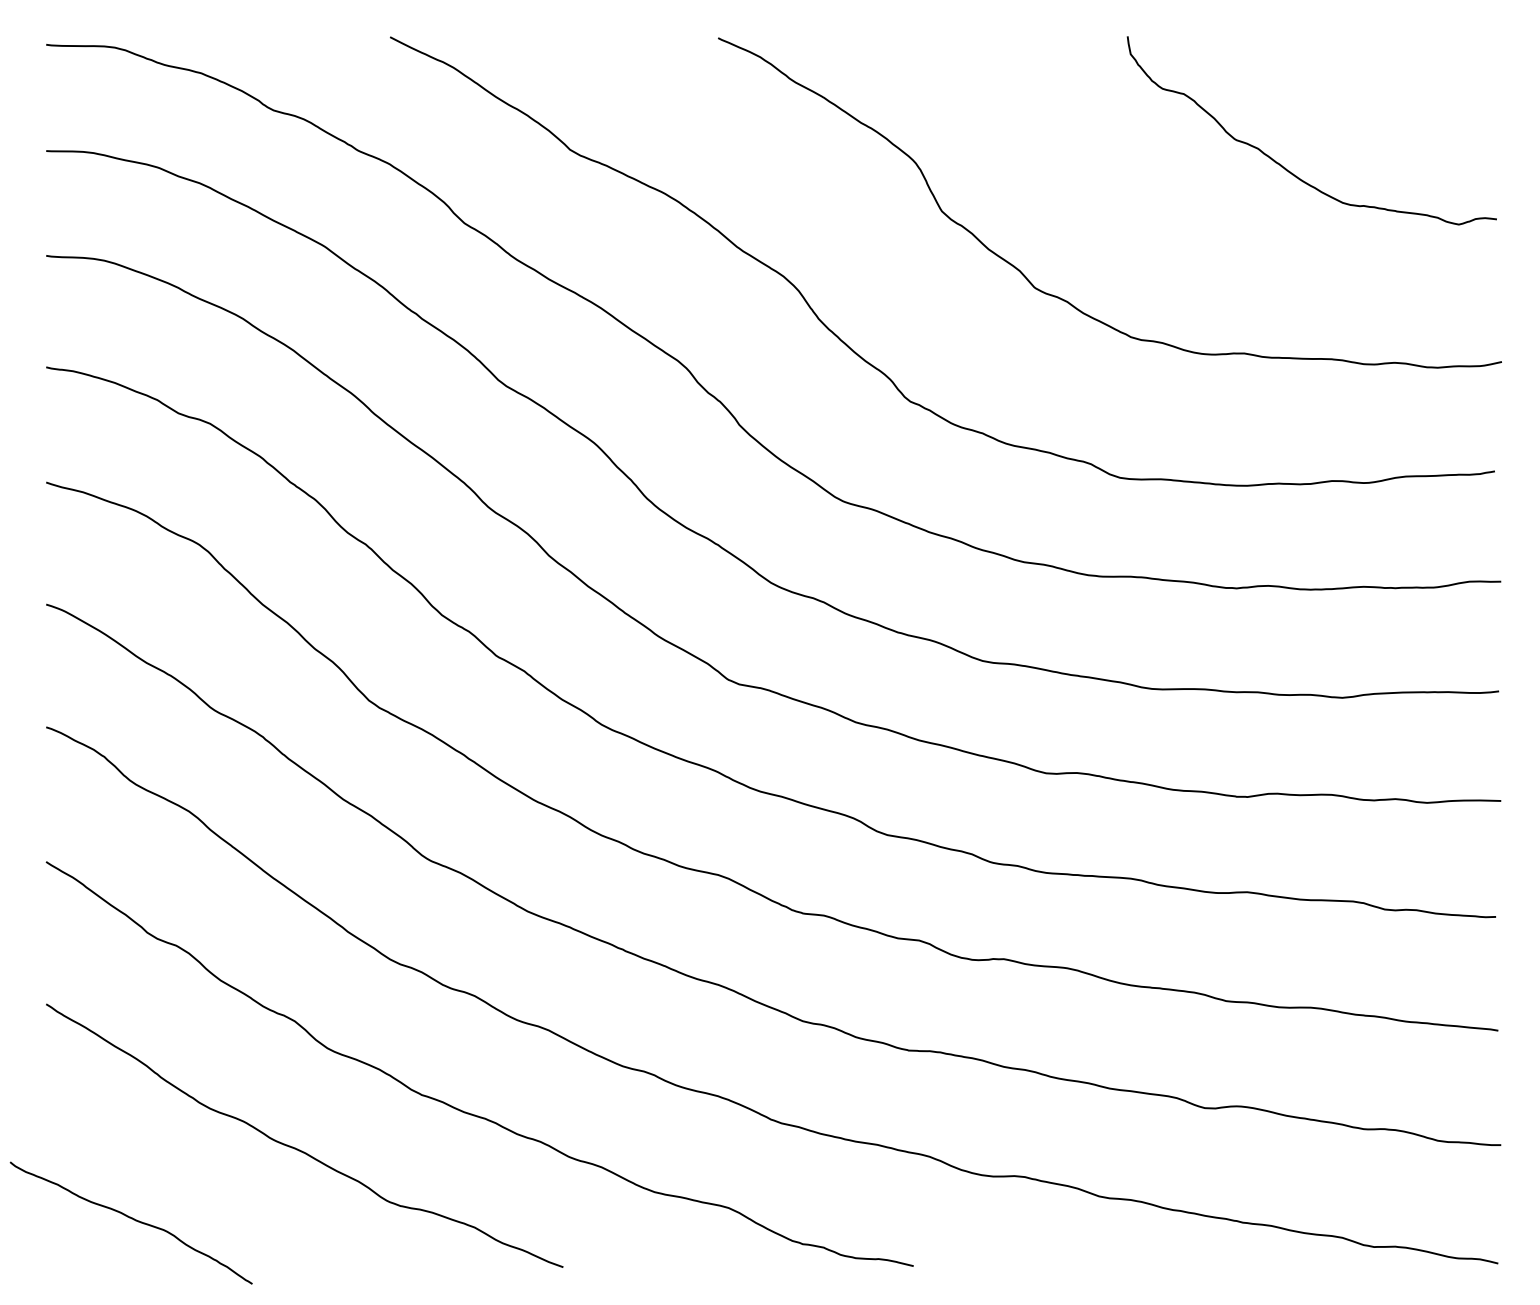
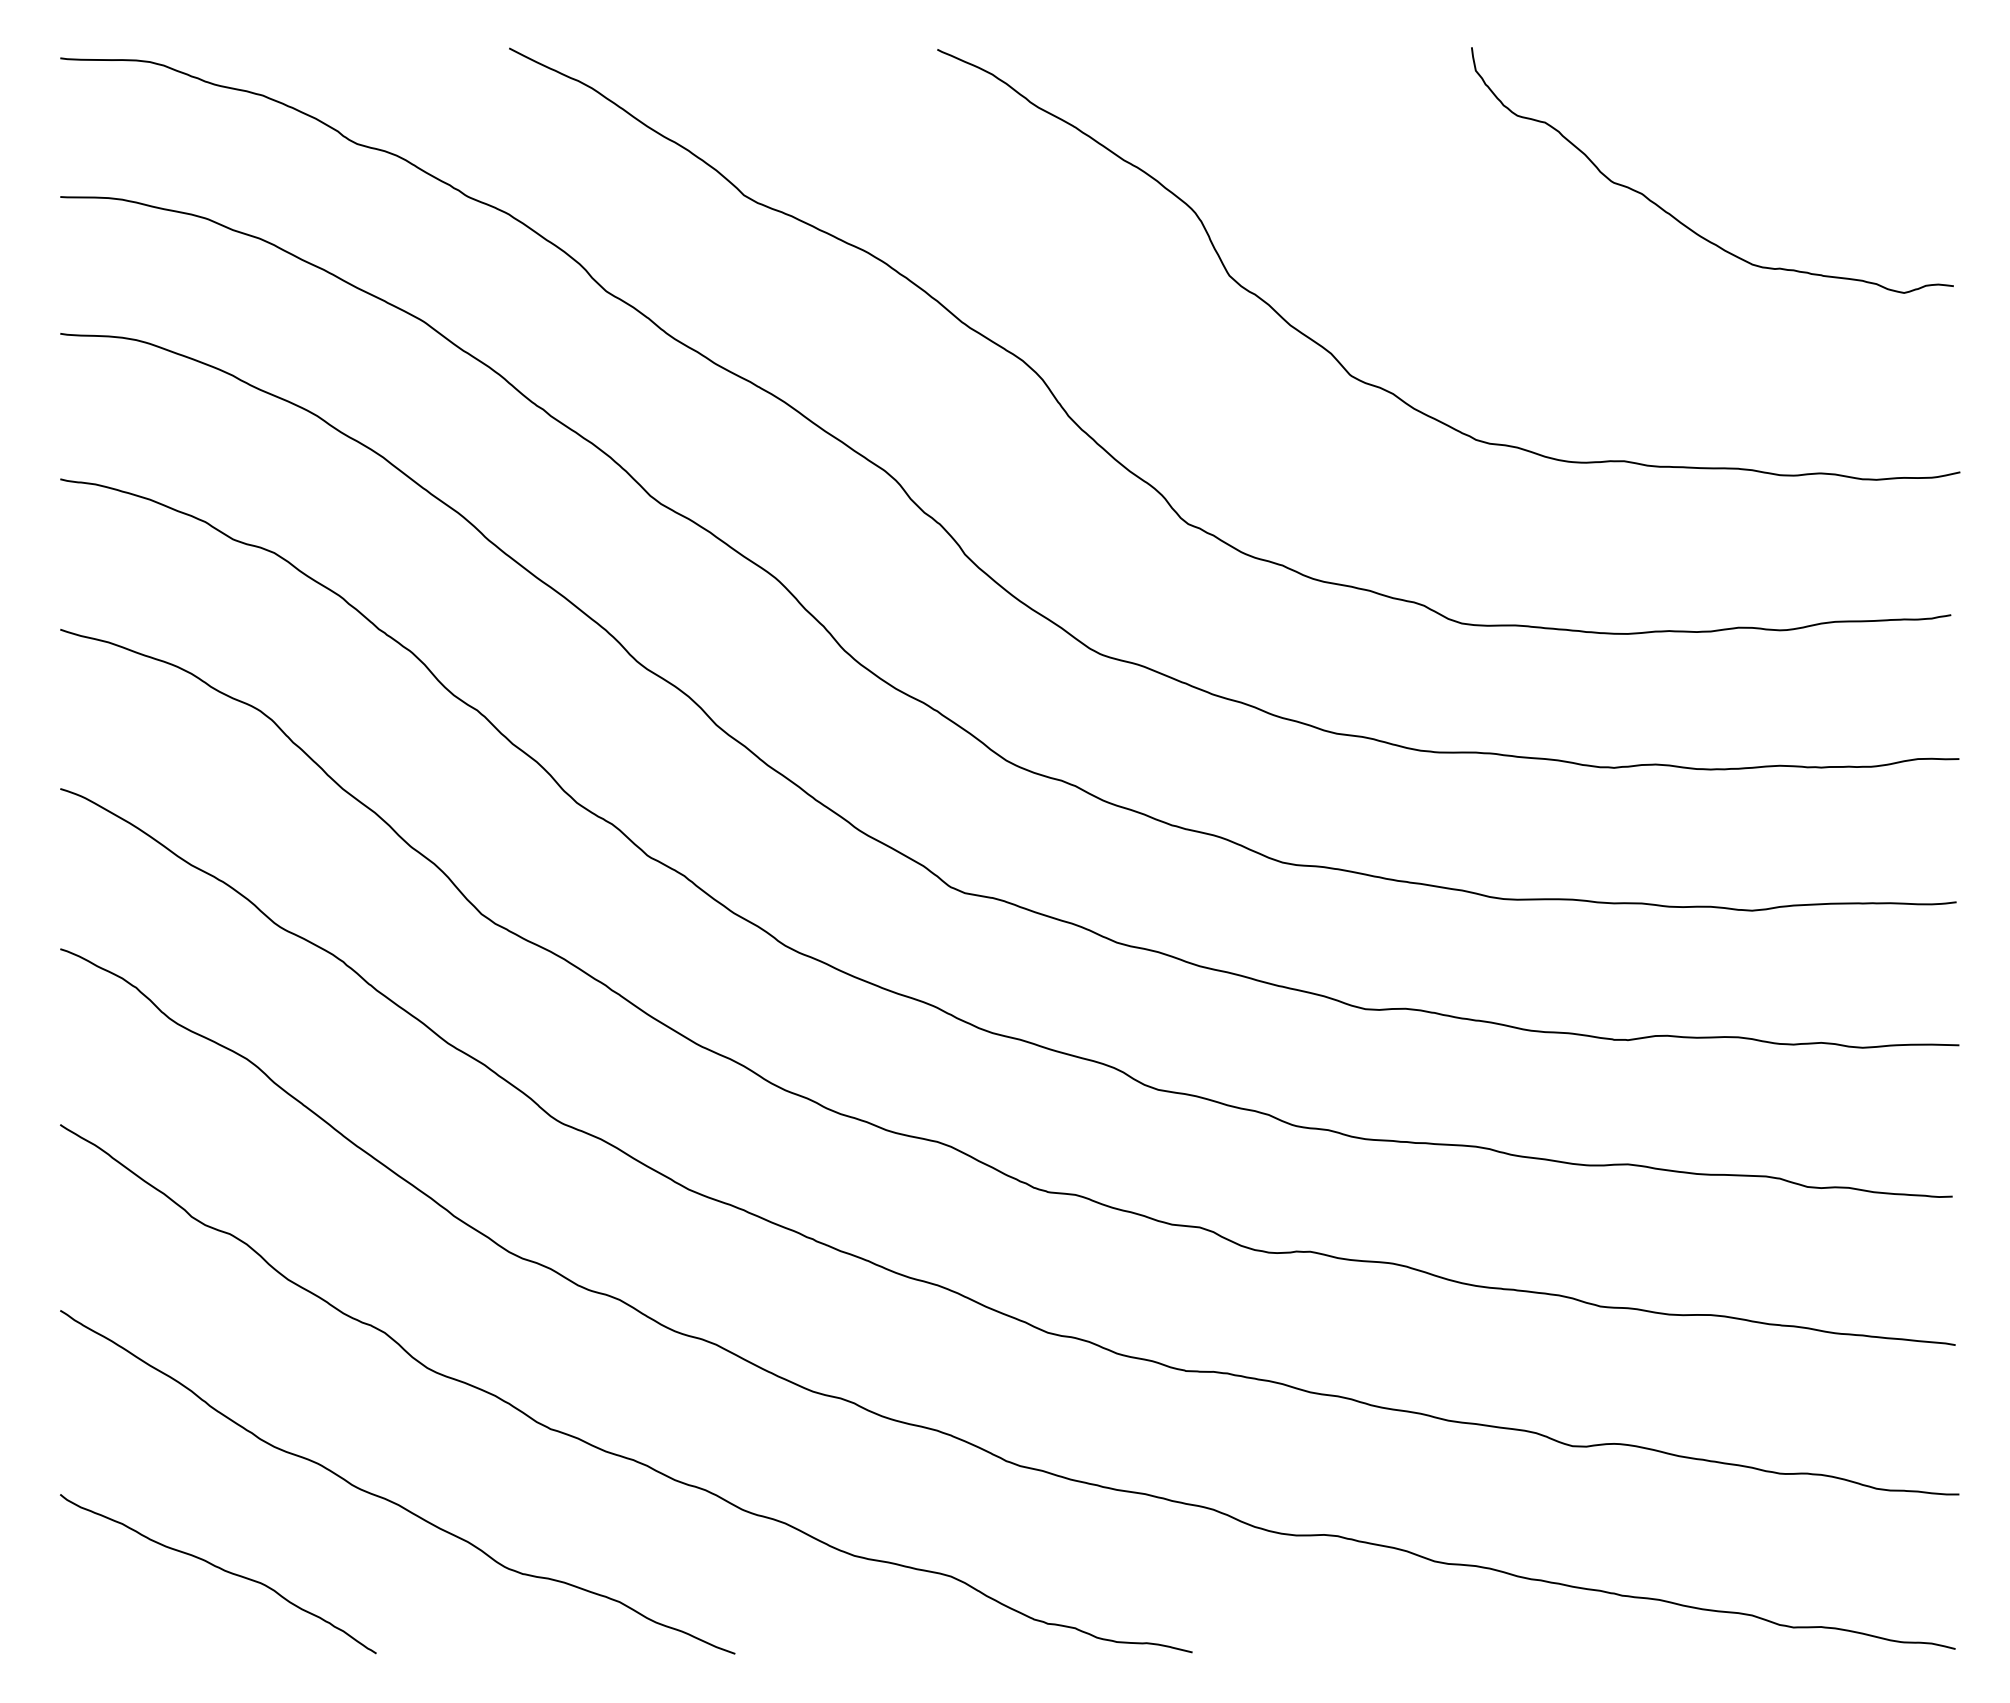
curve: (131, 1219) -> (218, 1569), moved

